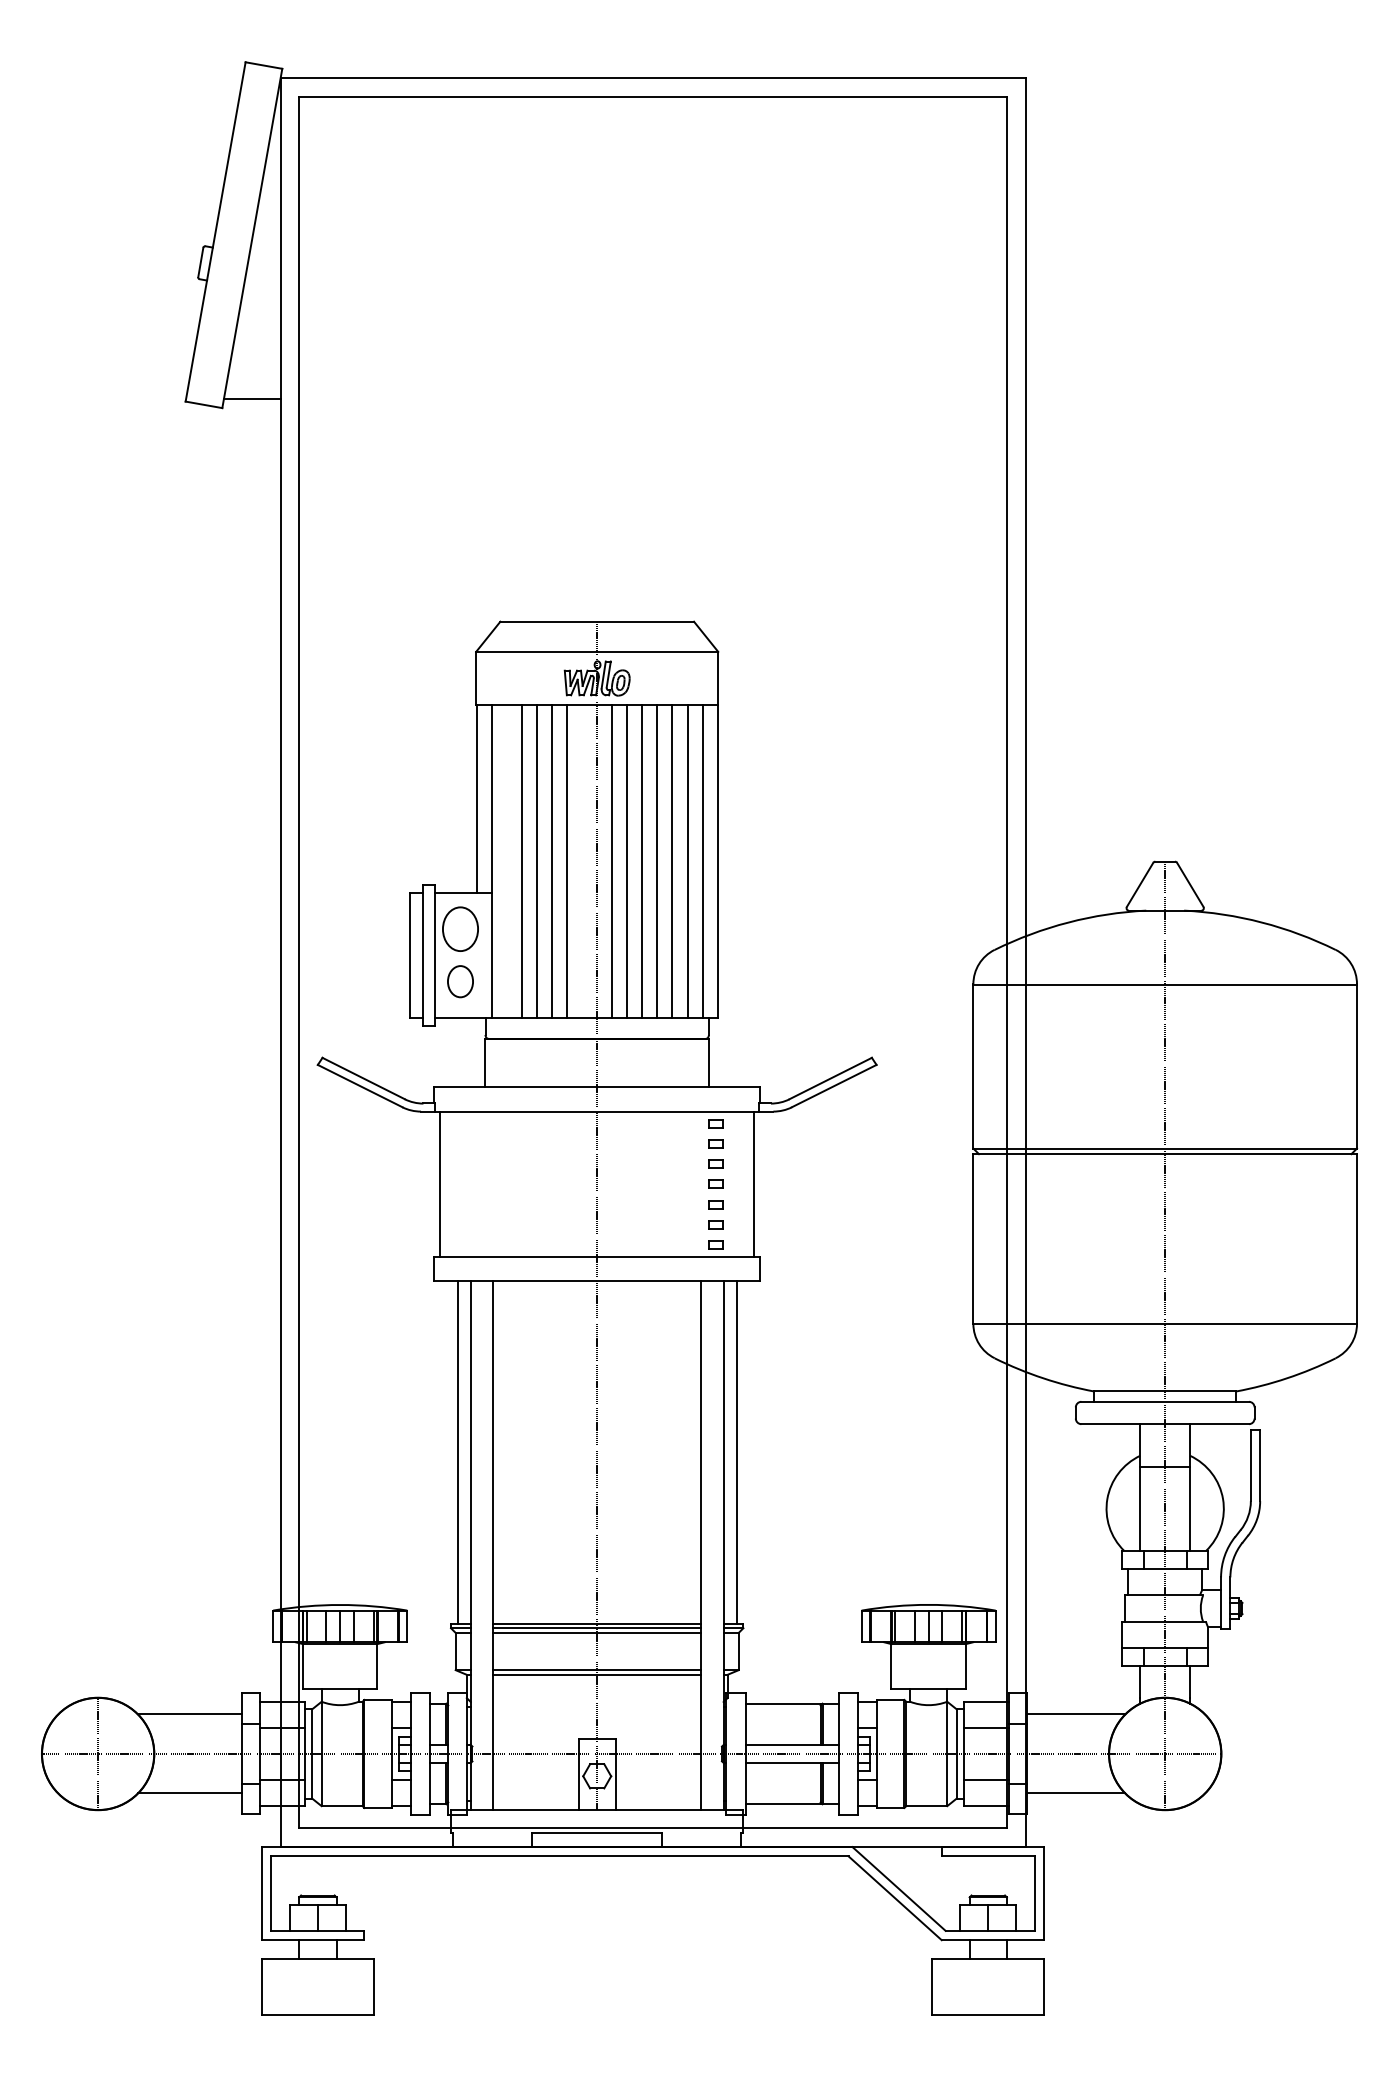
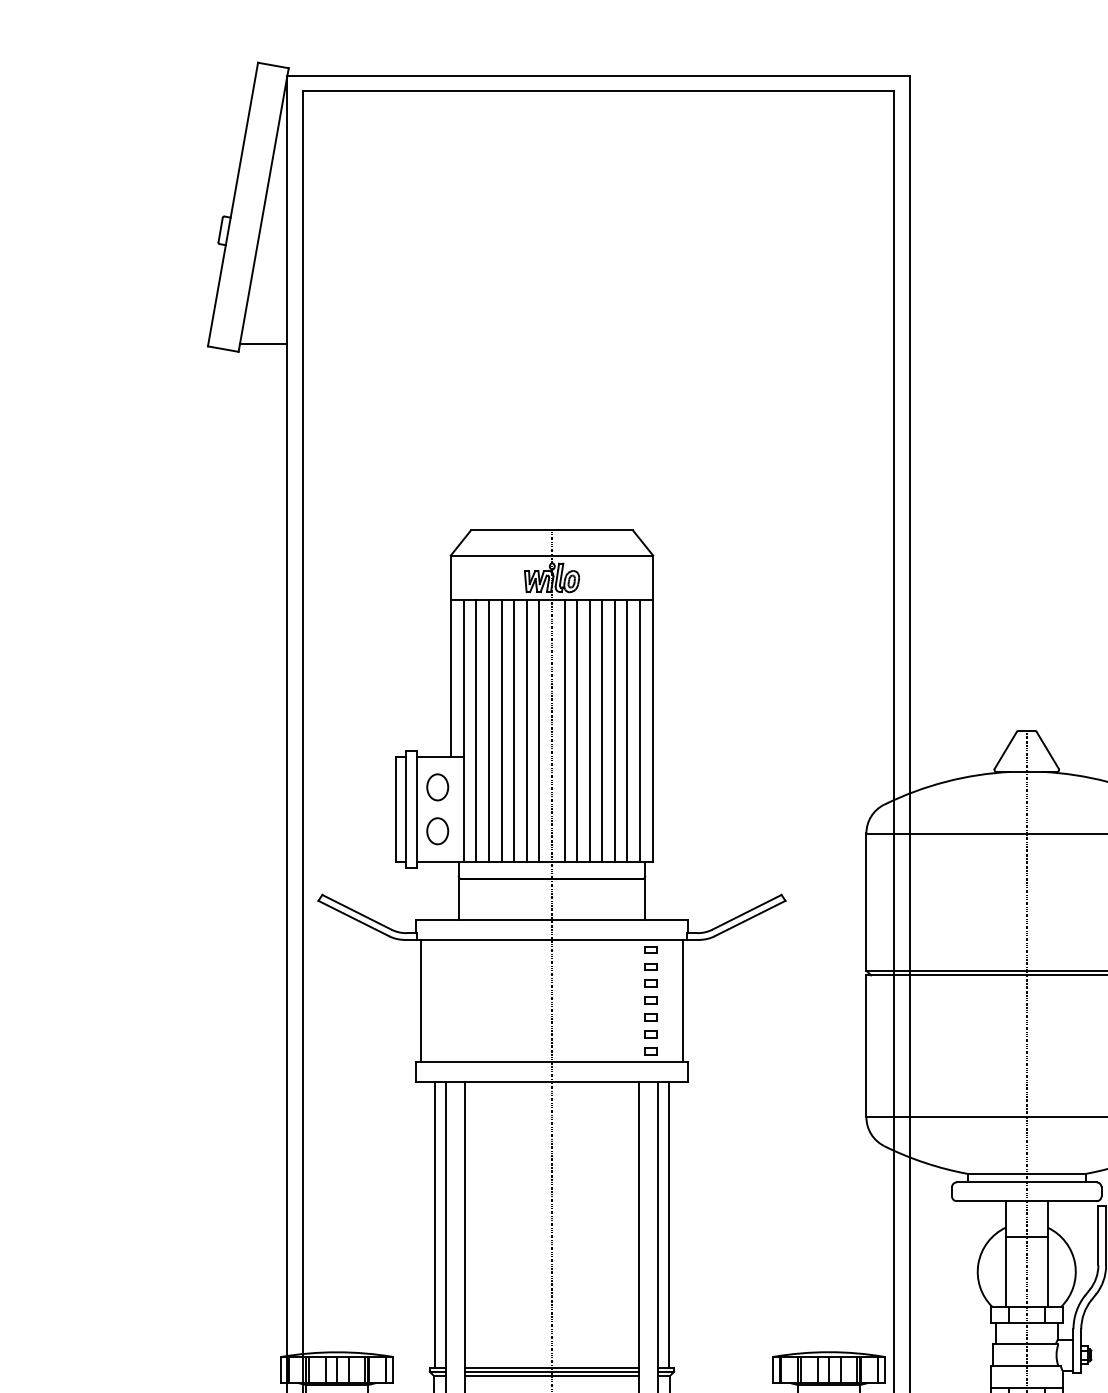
line: (506, 861) -> (476, 730), added
line: (582, 861) -> (539, 730), added
part: (460, 928) -> (437, 786), size x0.71

